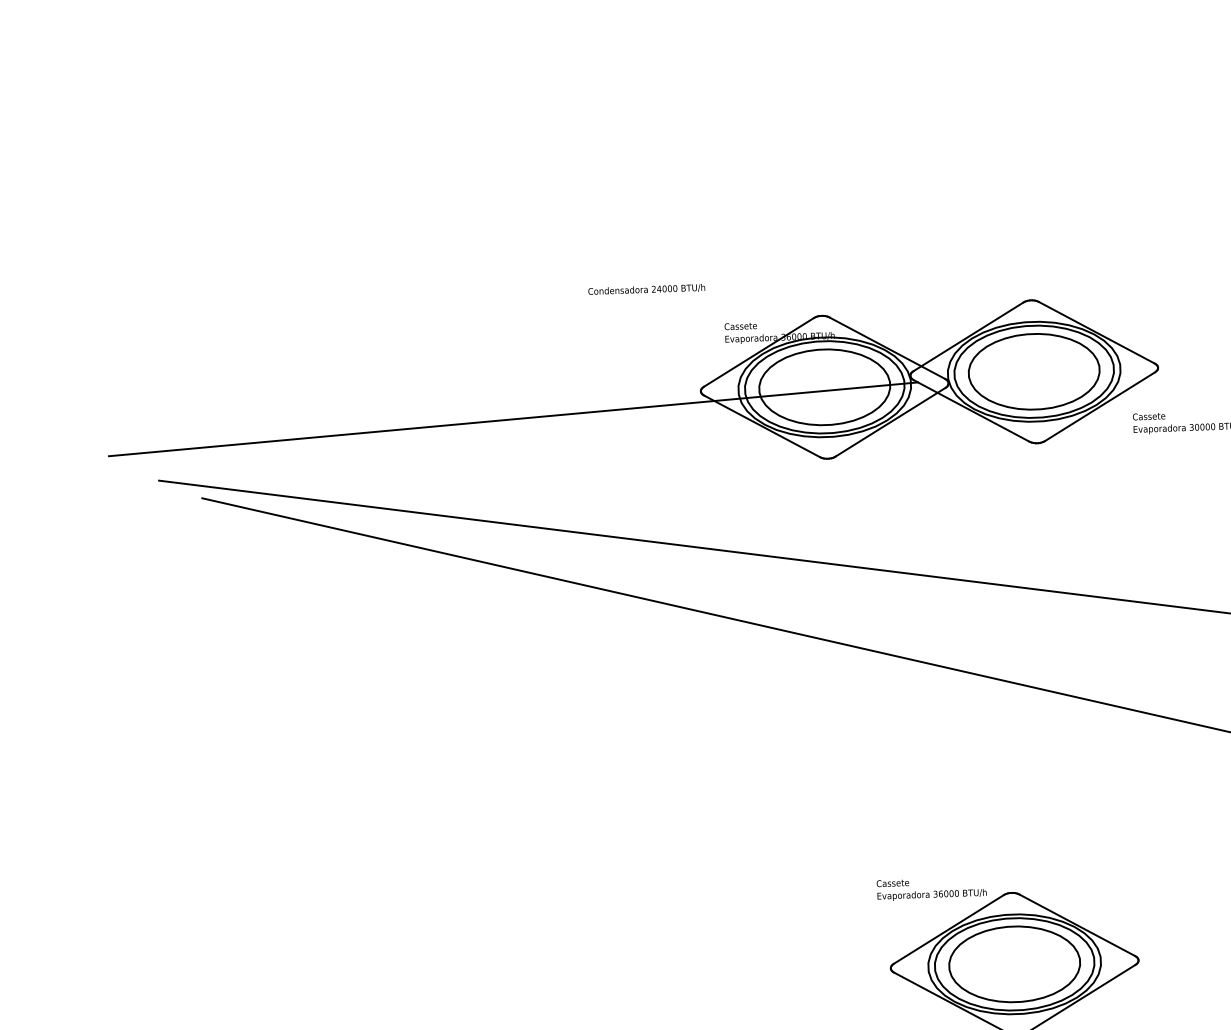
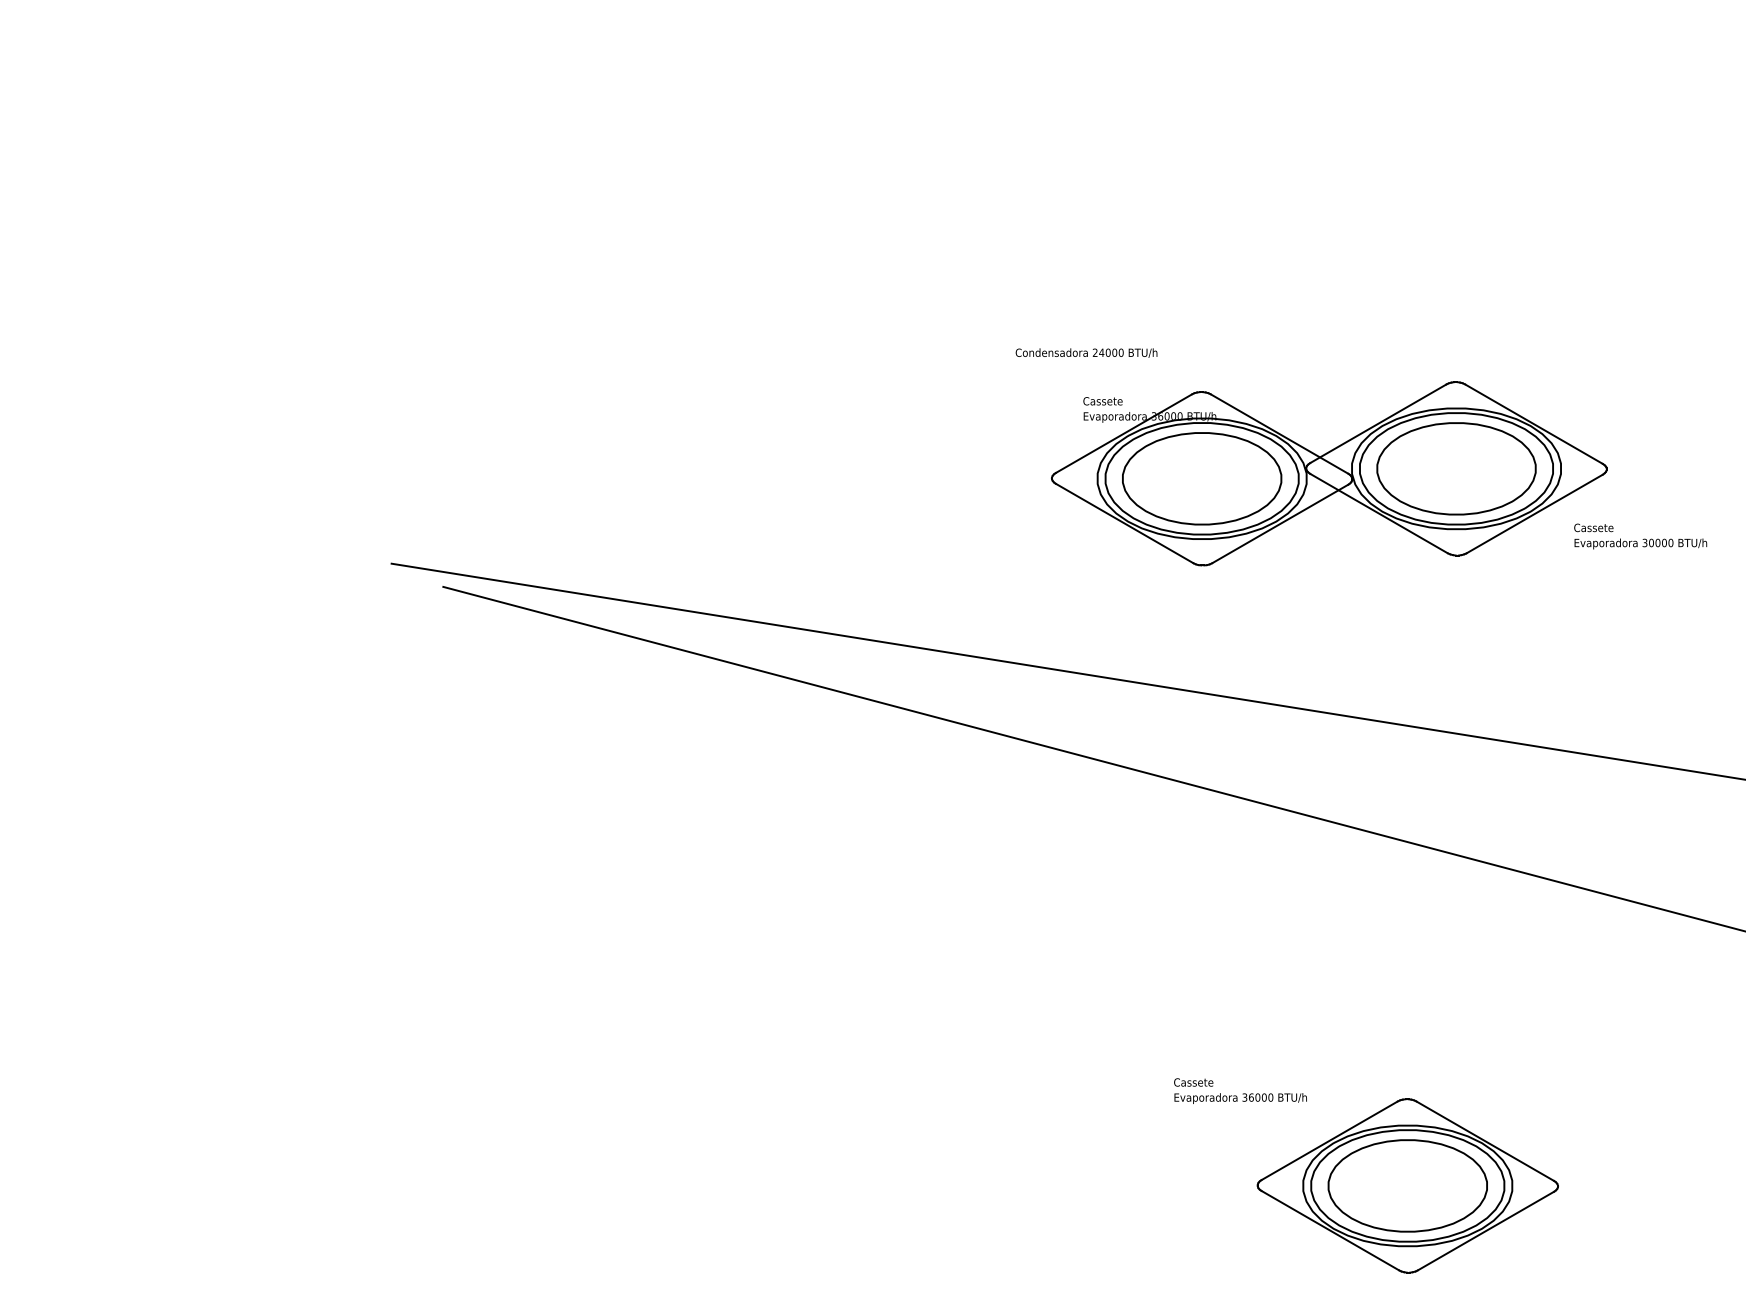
text: (646, 289) -> (1086, 352), moved
line: (513, 418) -> (823, 503), removed
text: (931, 888) -> (1240, 1090), moved

